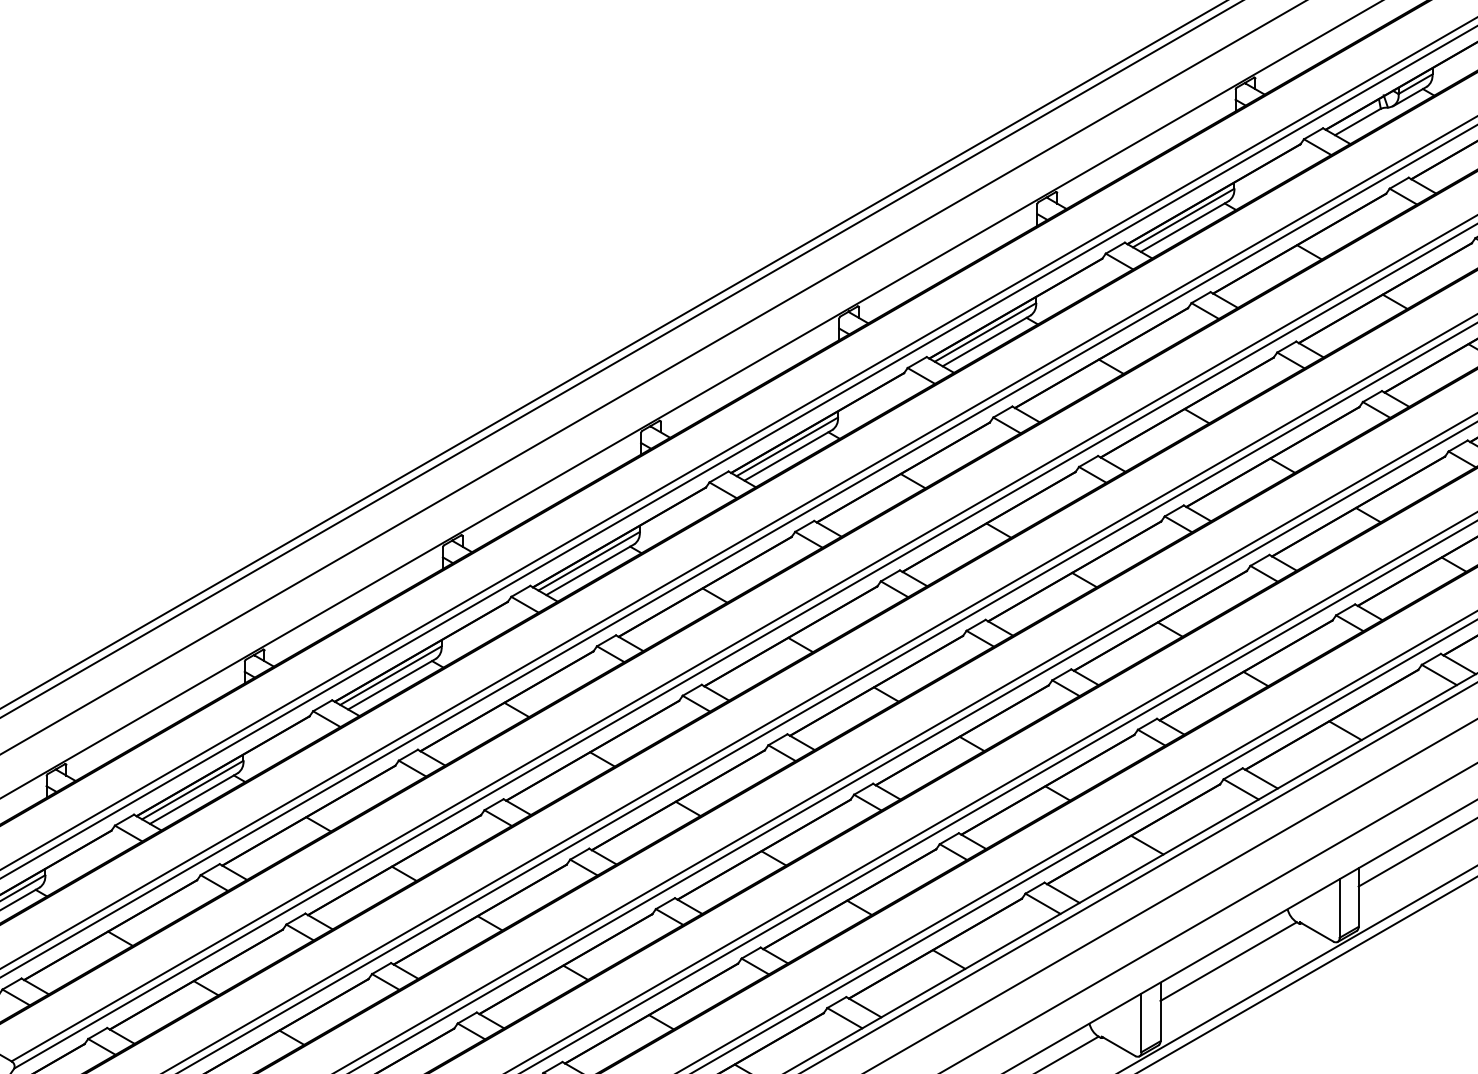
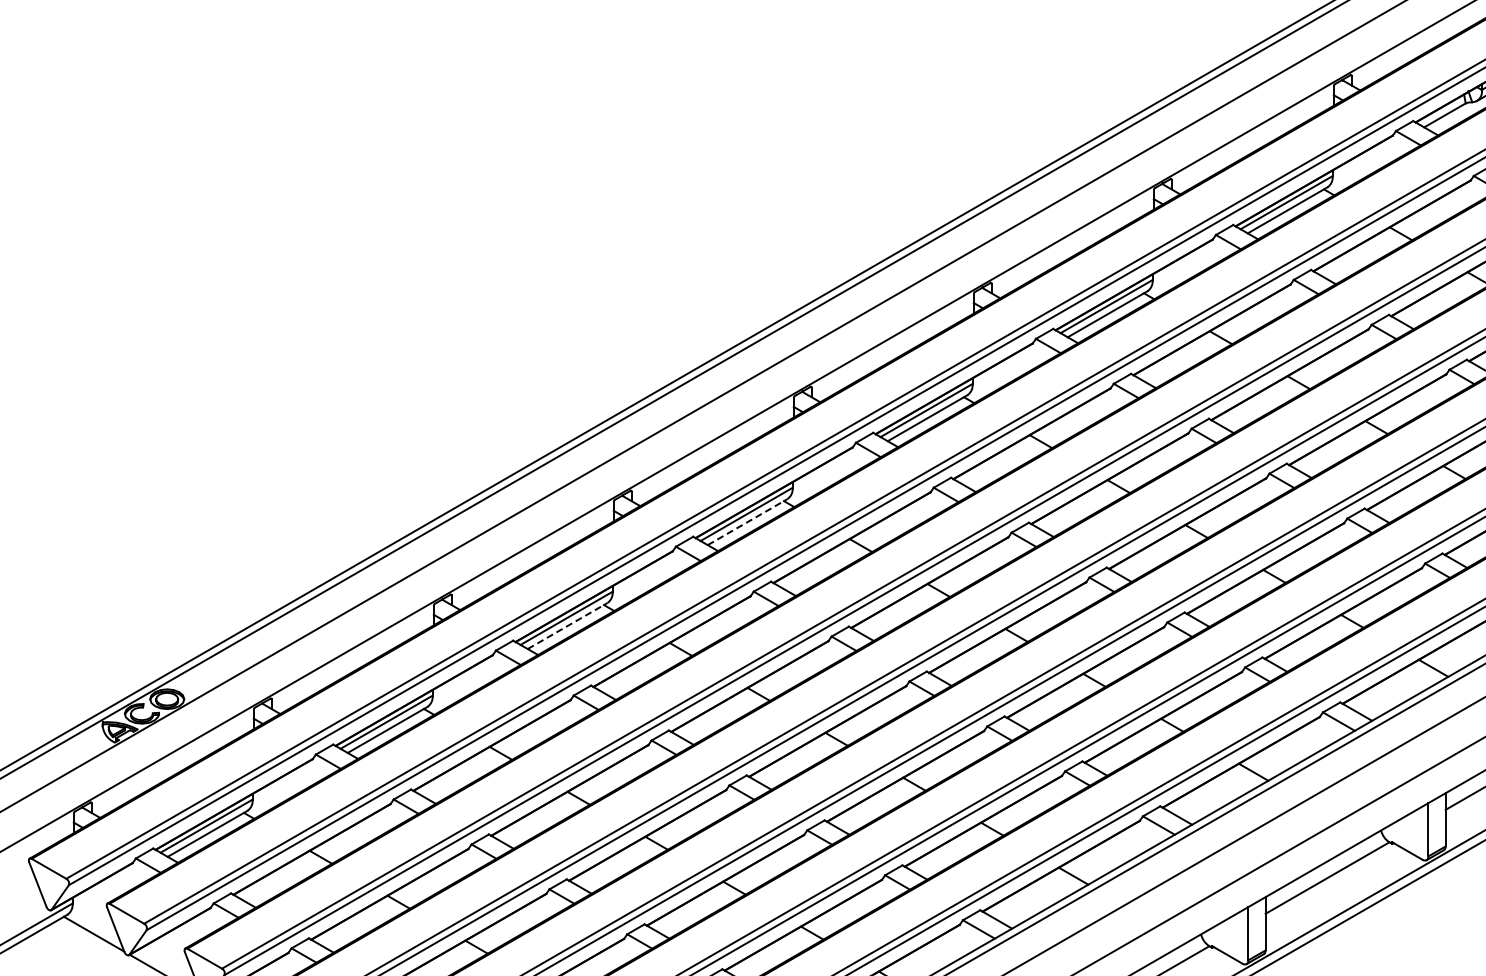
line: (591, 569) -> (748, 521), solid -> dashed
line: (393, 683) -> (568, 625), solid -> dashed

